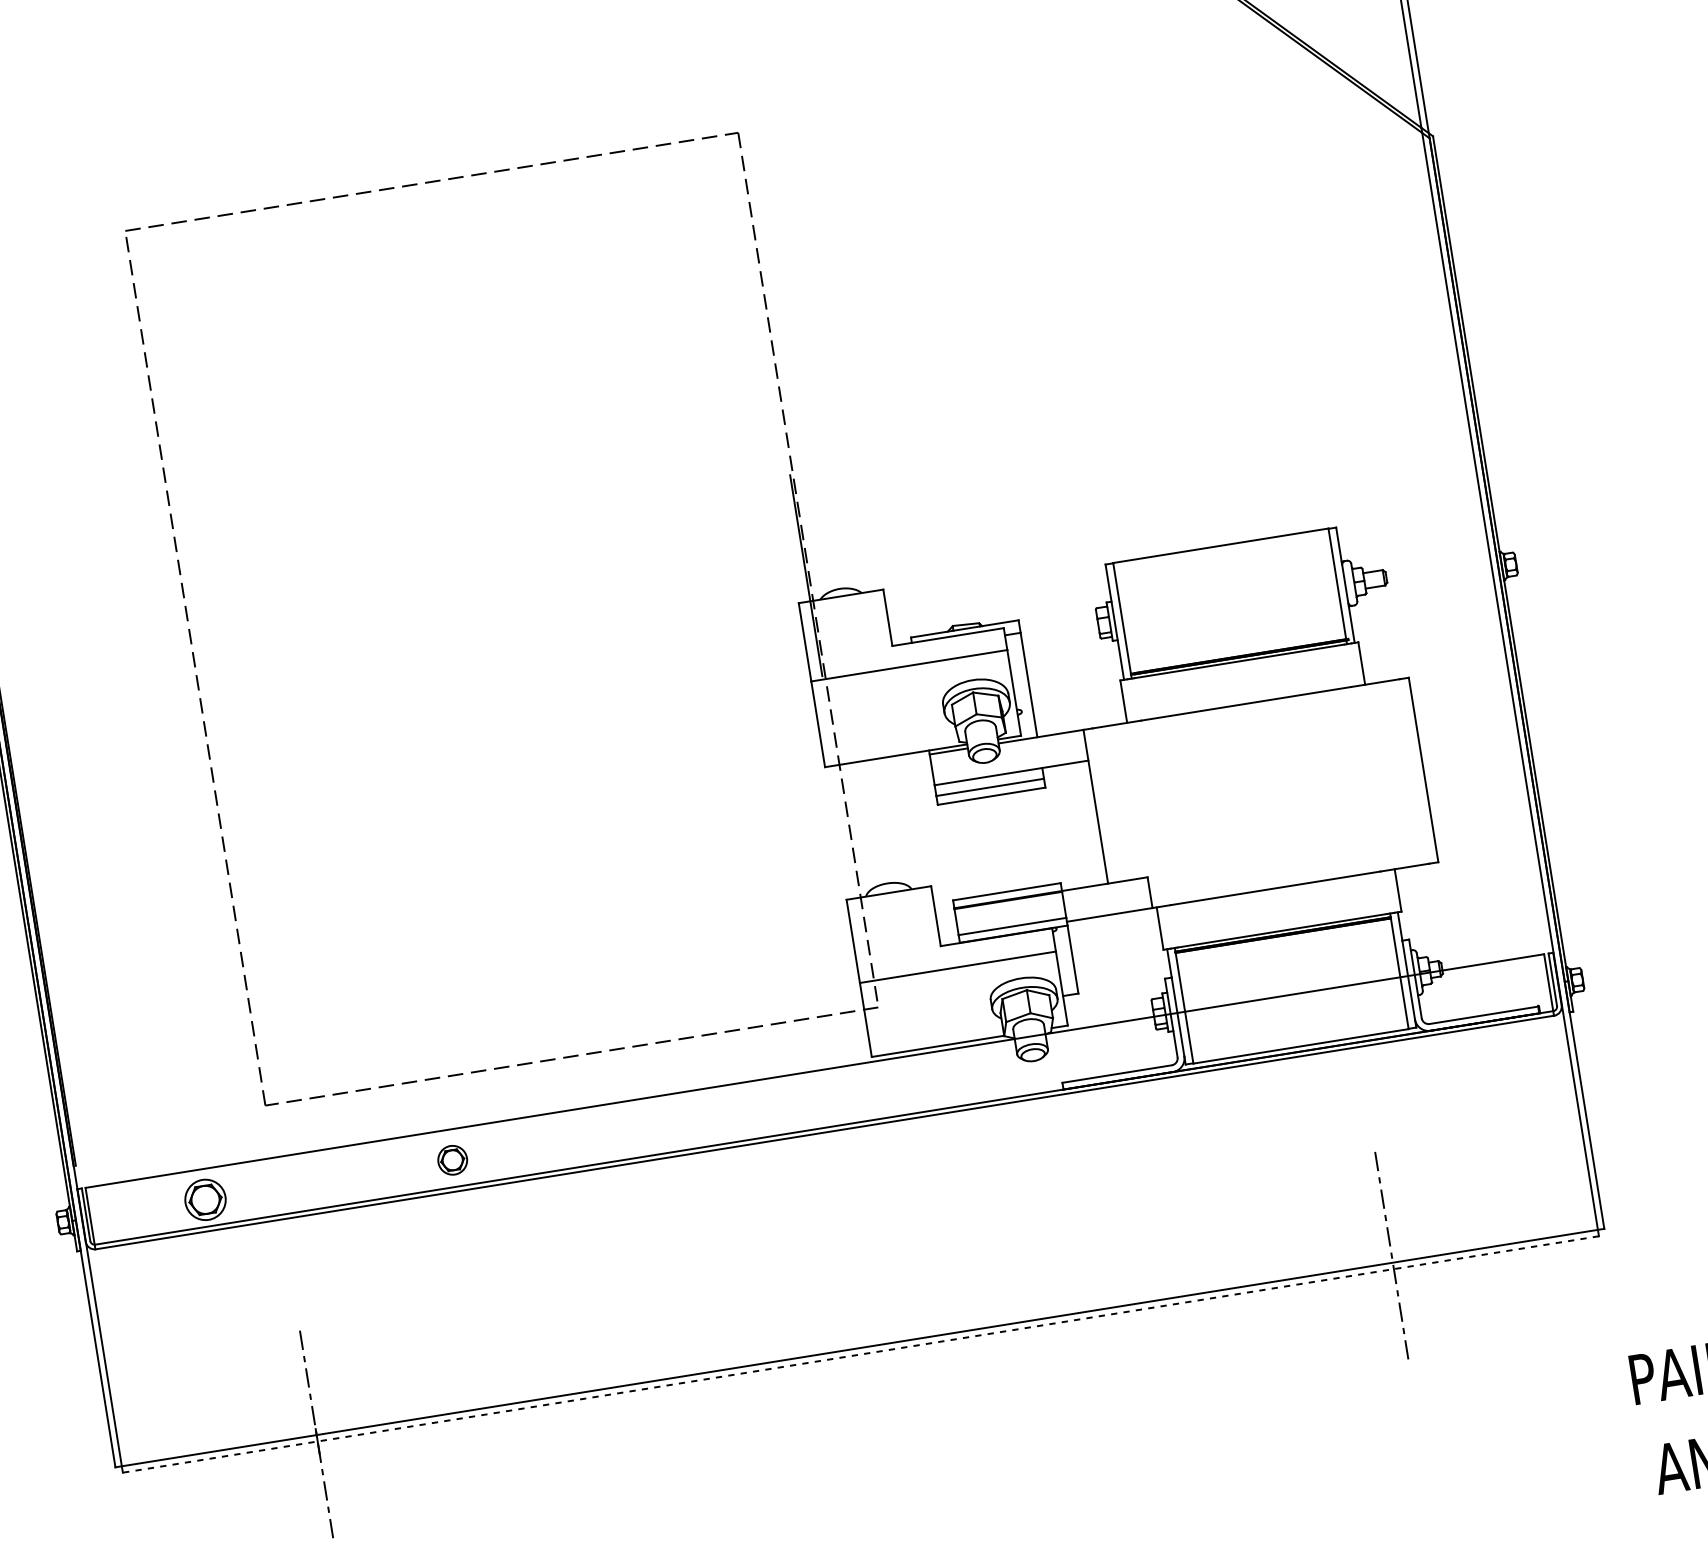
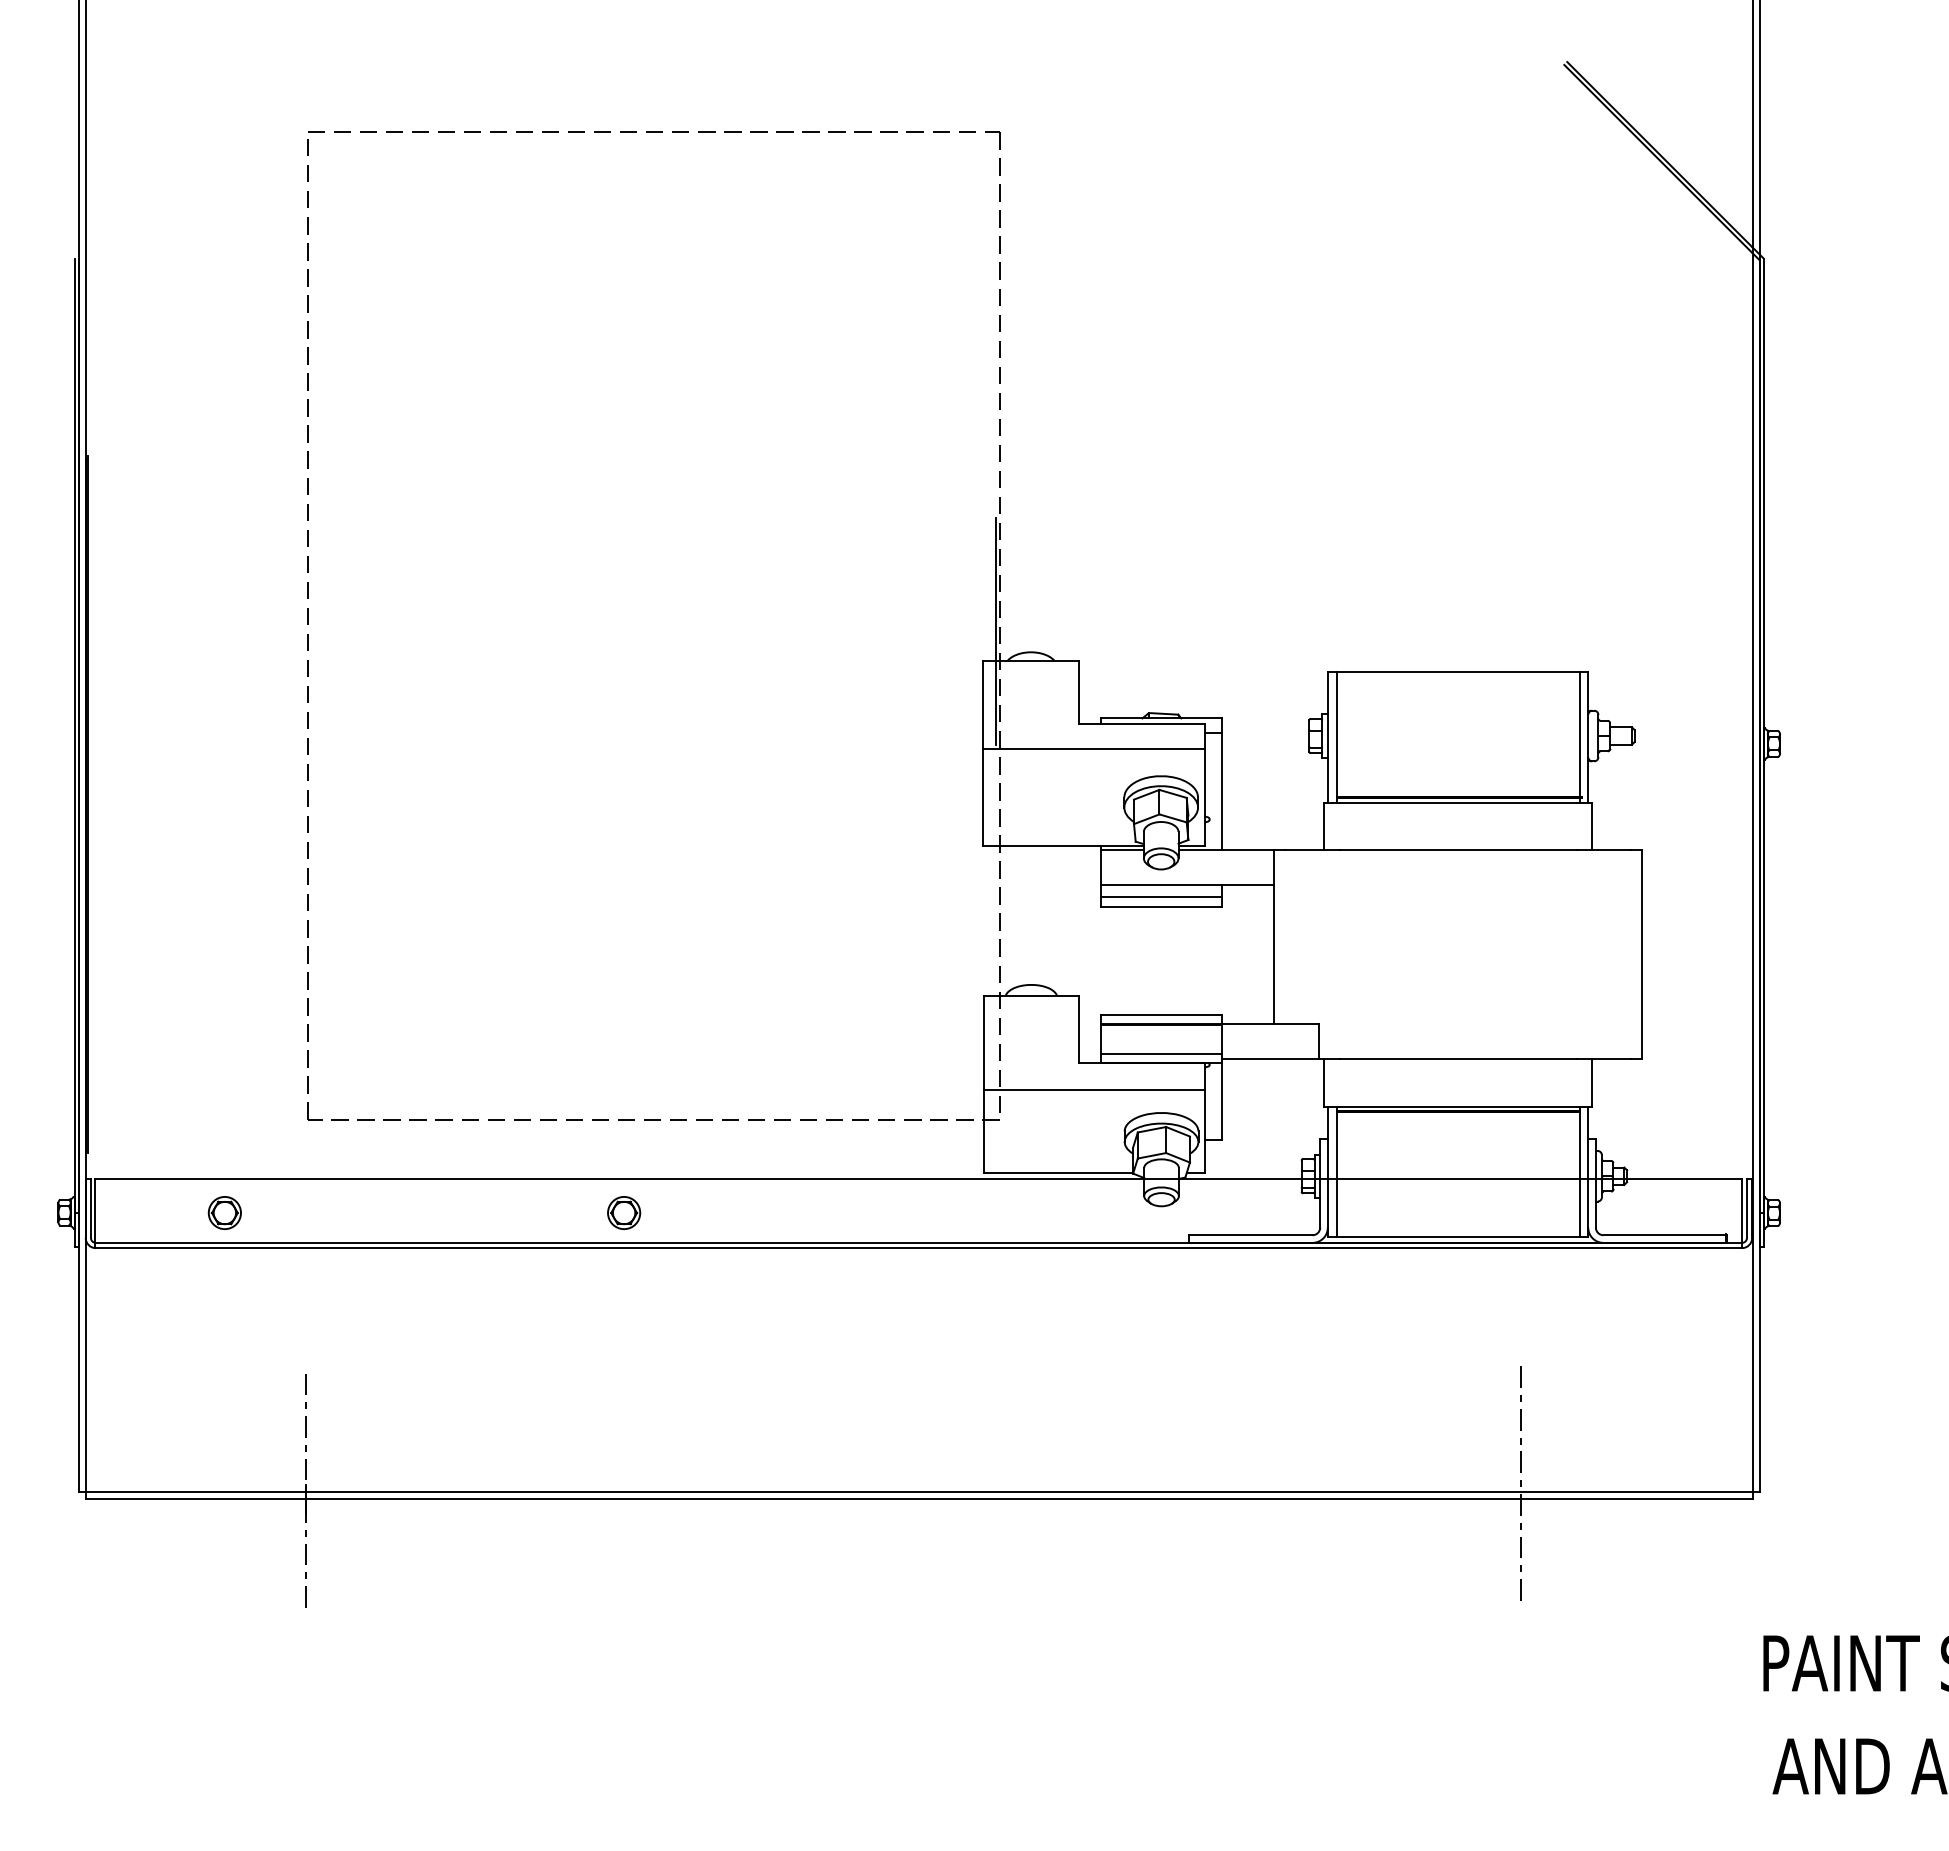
part: (452, 1159) -> (624, 1212), moved
part: (204, 1199) -> (224, 1212), size x0.71
line: (860, 1354) -> (918, 1498), dashed -> solid

